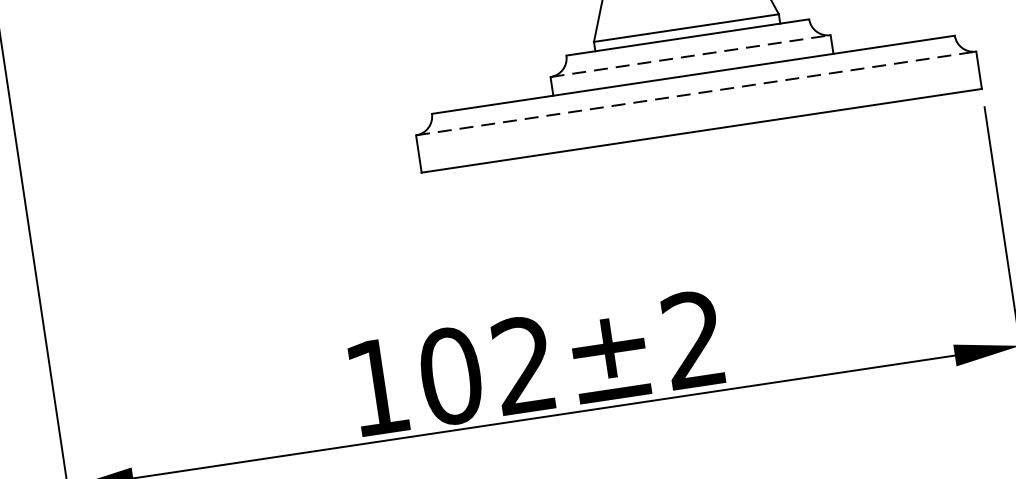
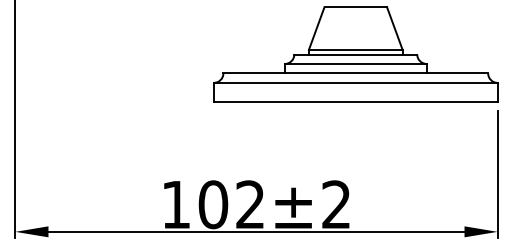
line: (689, 55) -> (355, 63), dashed -> solid
line: (695, 92) -> (355, 82), dashed -> solid

